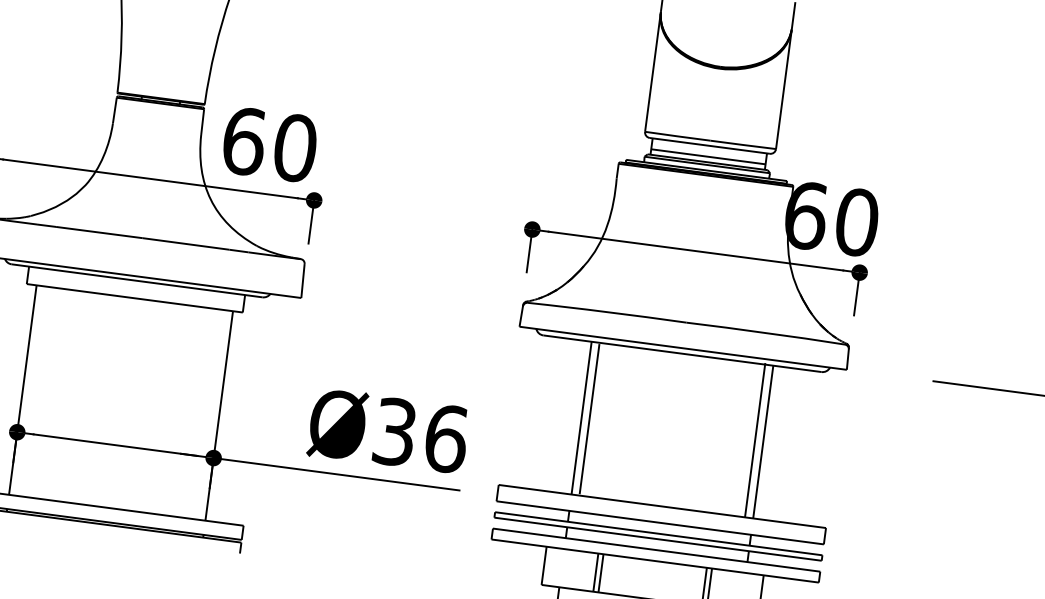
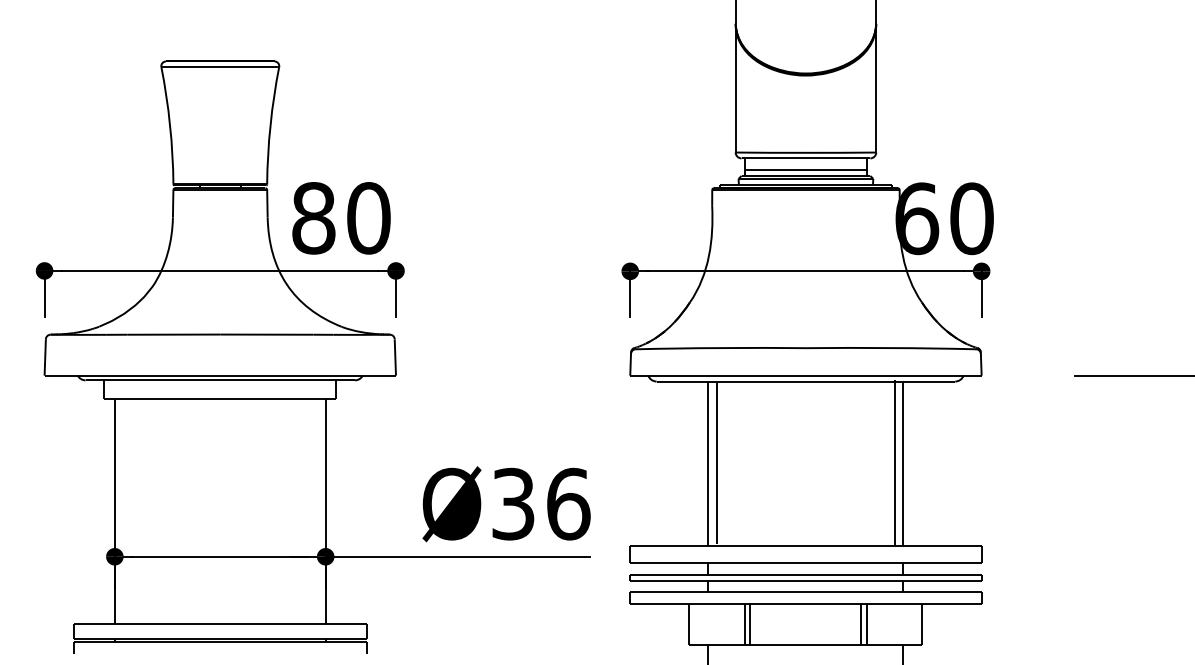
text: (243, 141) -> (313, 218), 60 -> 80

